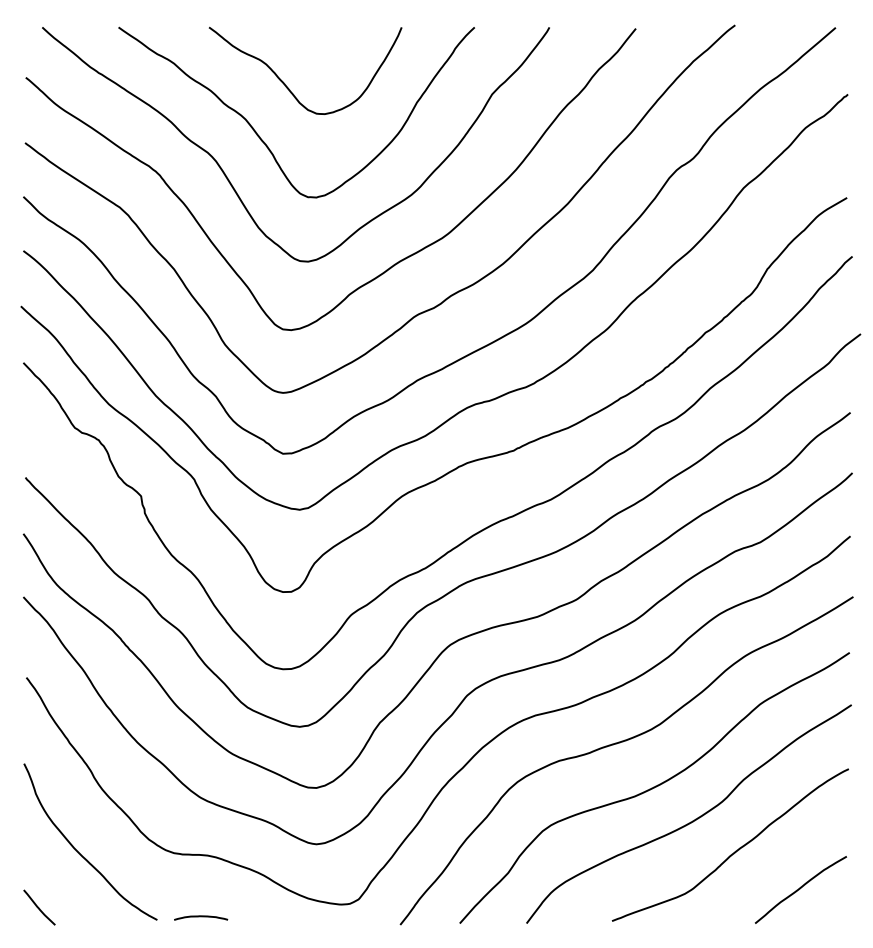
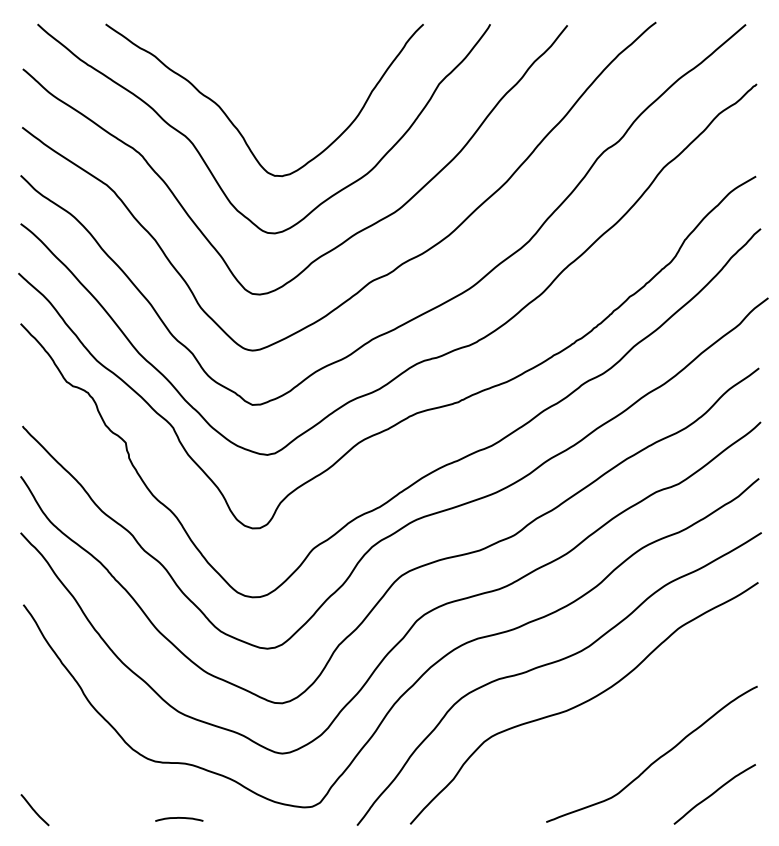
curve: (288, 87) -> (257, 77), removed
curve: (691, 820) -> (617, 732), removed
curve: (79, 852) -> (70, 760), removed

